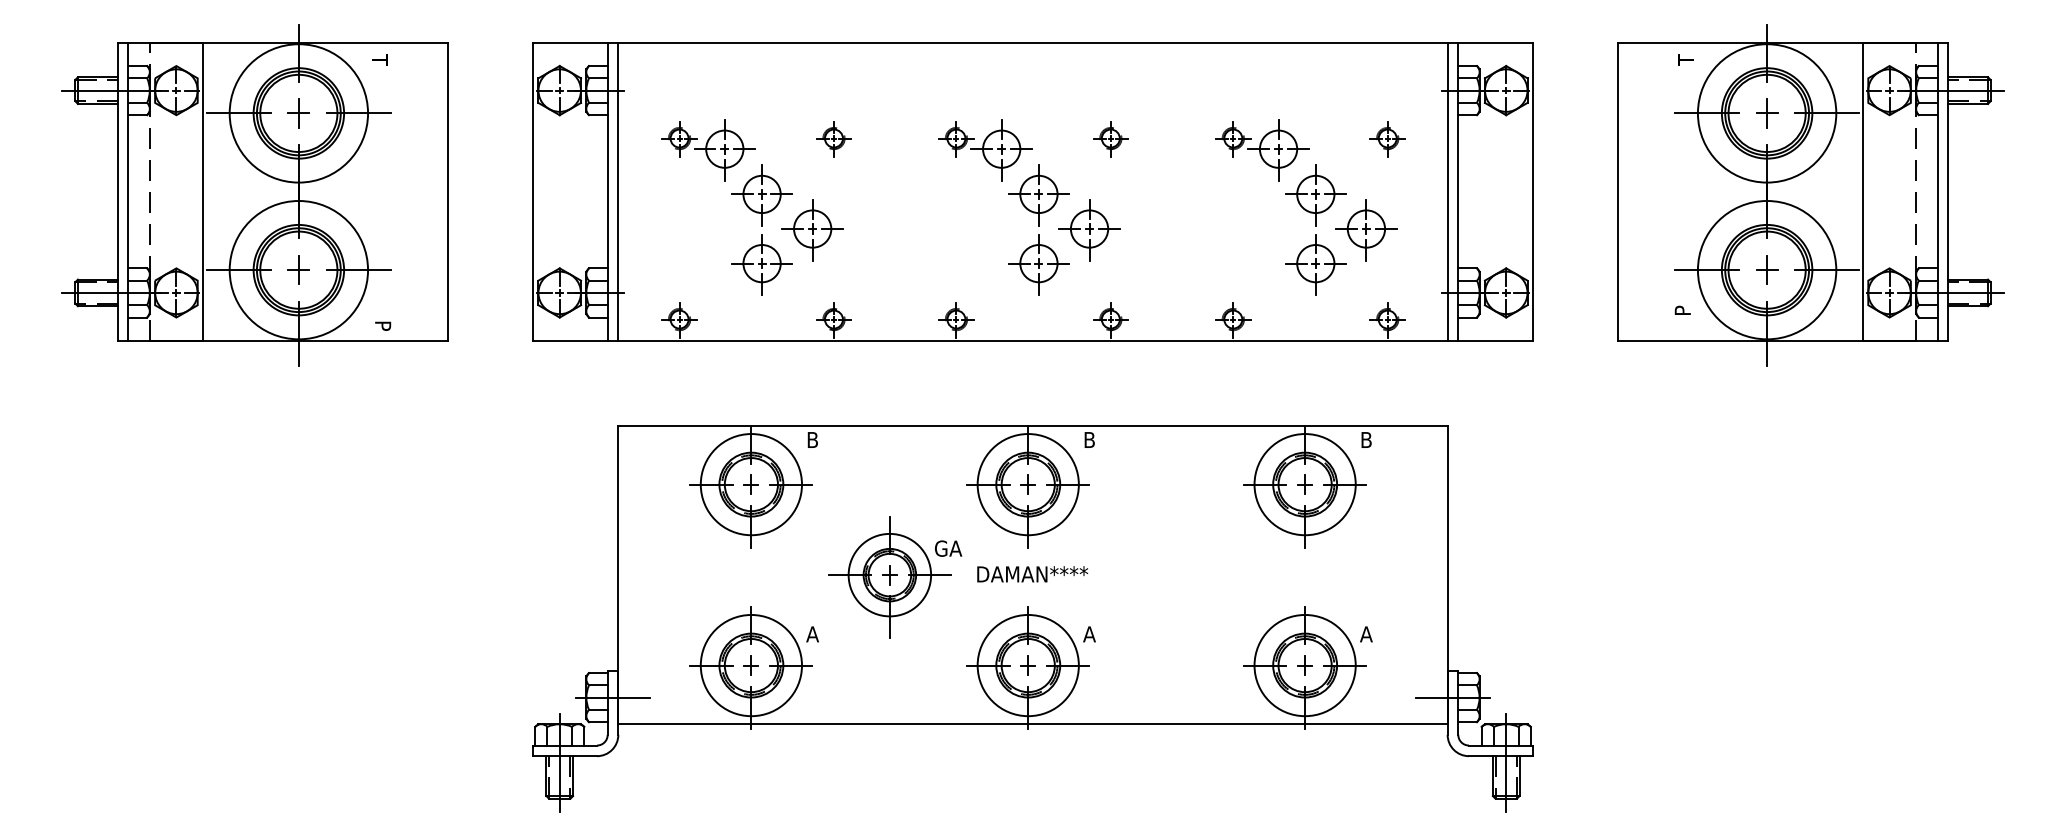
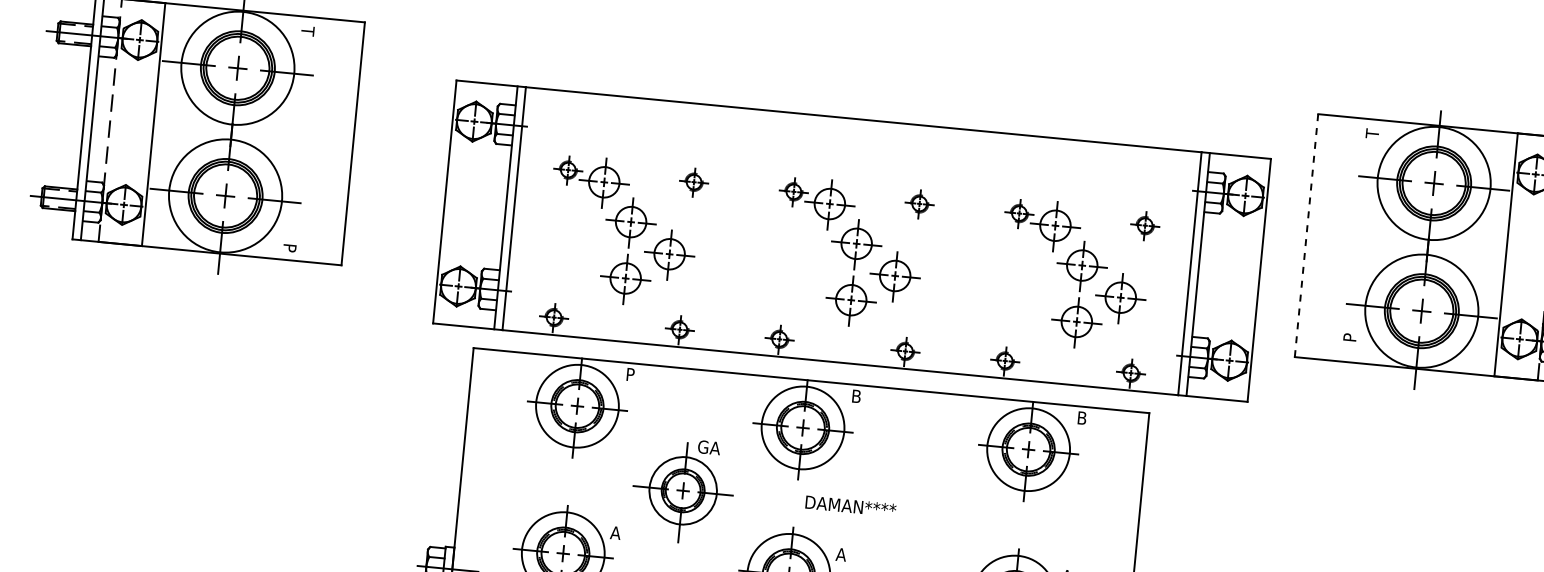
part: (1032, 191) -> (851, 240), moved
line: (1618, 192) -> (1306, 236), solid -> dashed
text: (813, 439) -> (631, 374), B -> P
text: (948, 548) -> (709, 447), moved
text: (1032, 574) -> (850, 506), moved

